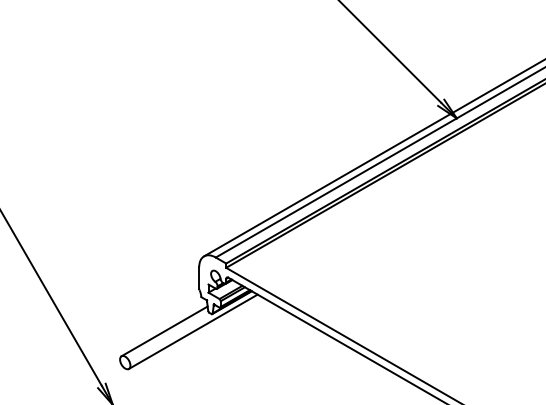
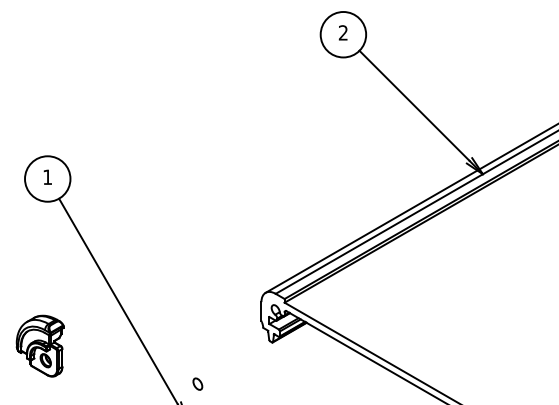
line: (164, 330) -> (231, 356), removed
line: (193, 331) -> (256, 357), removed

